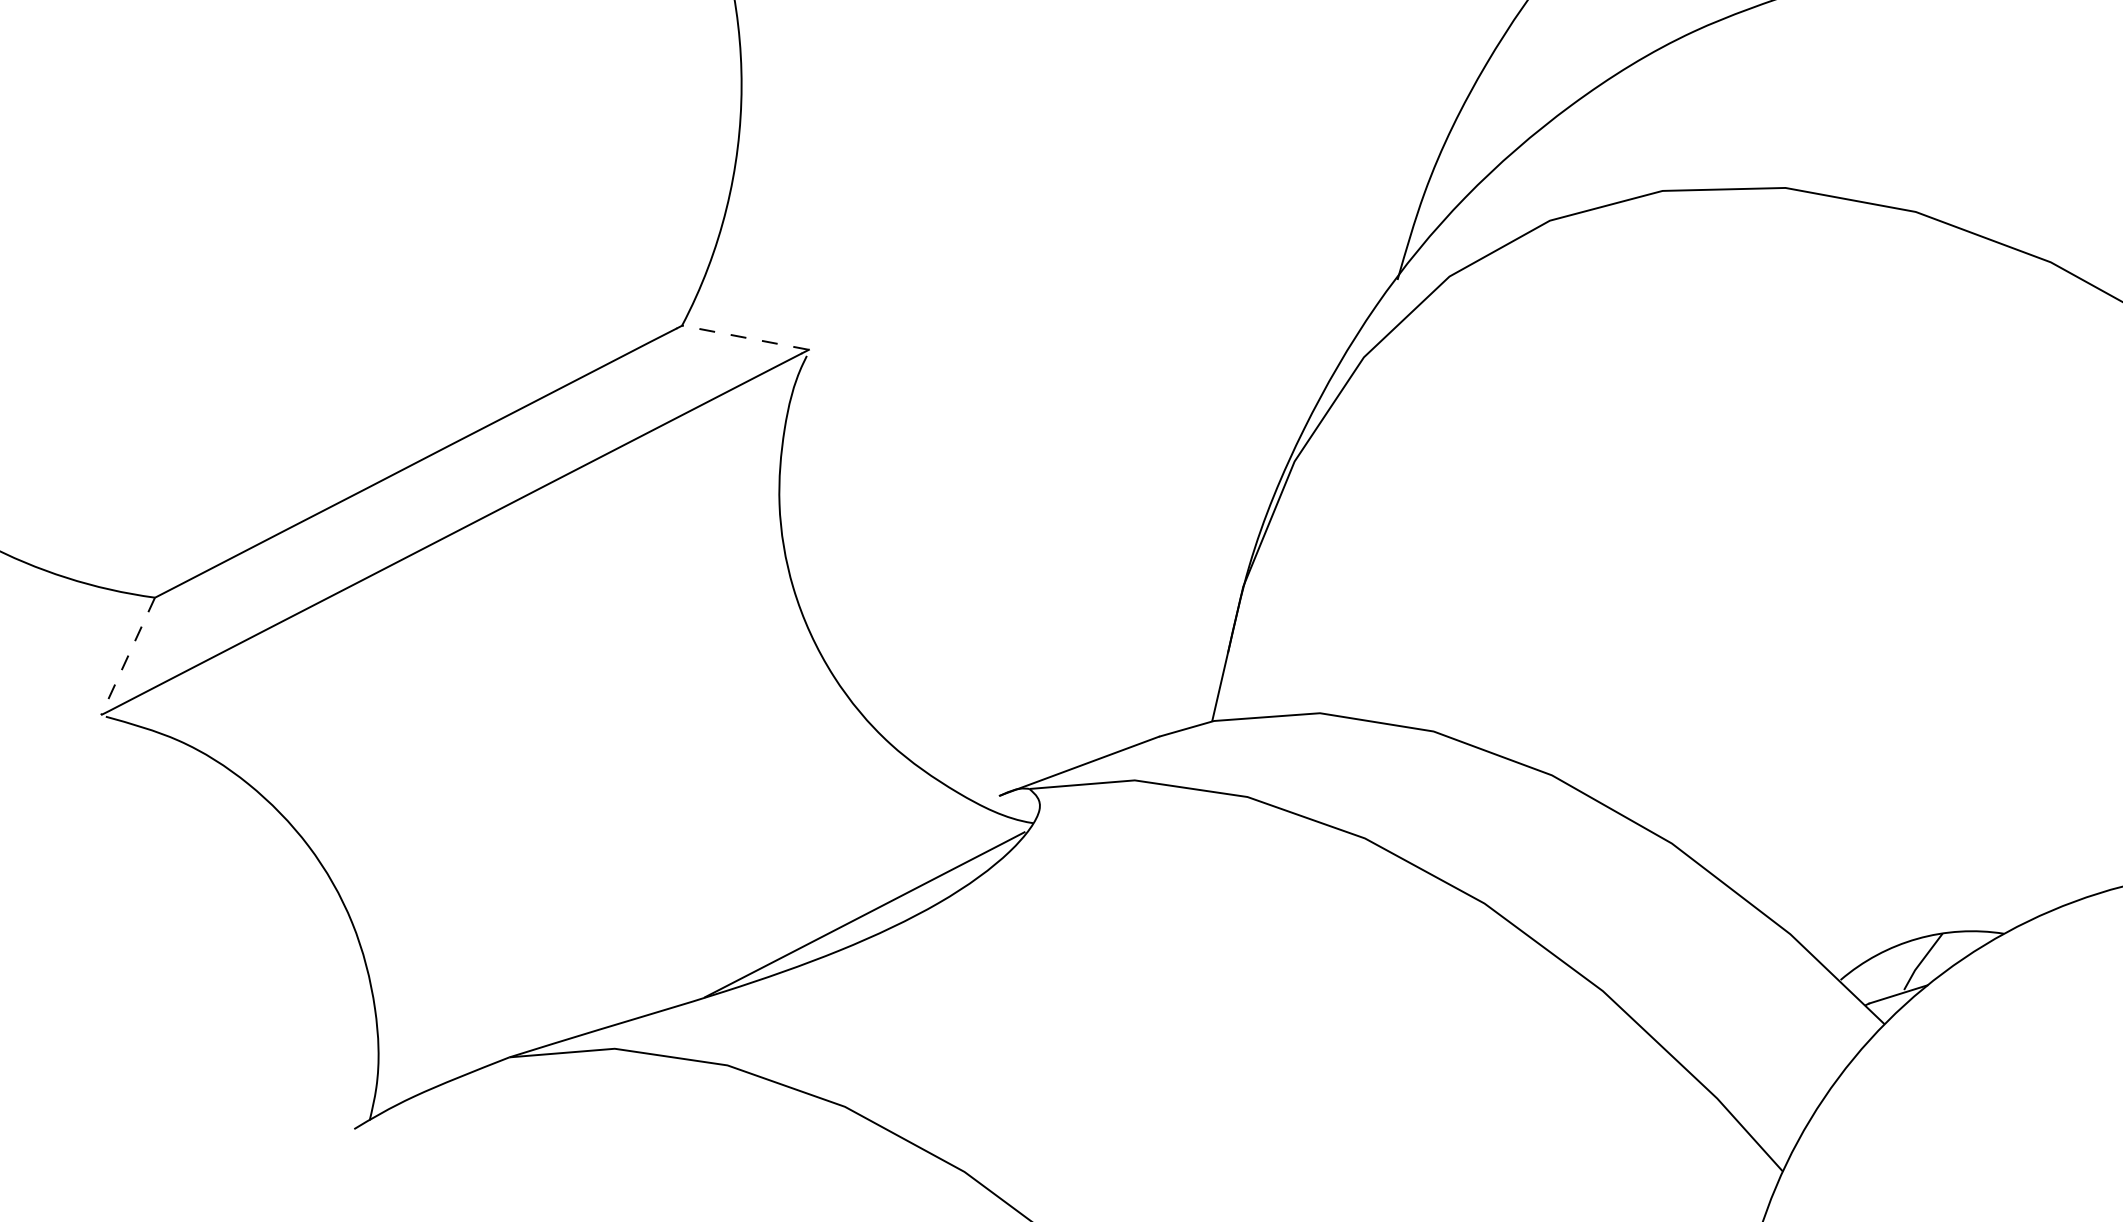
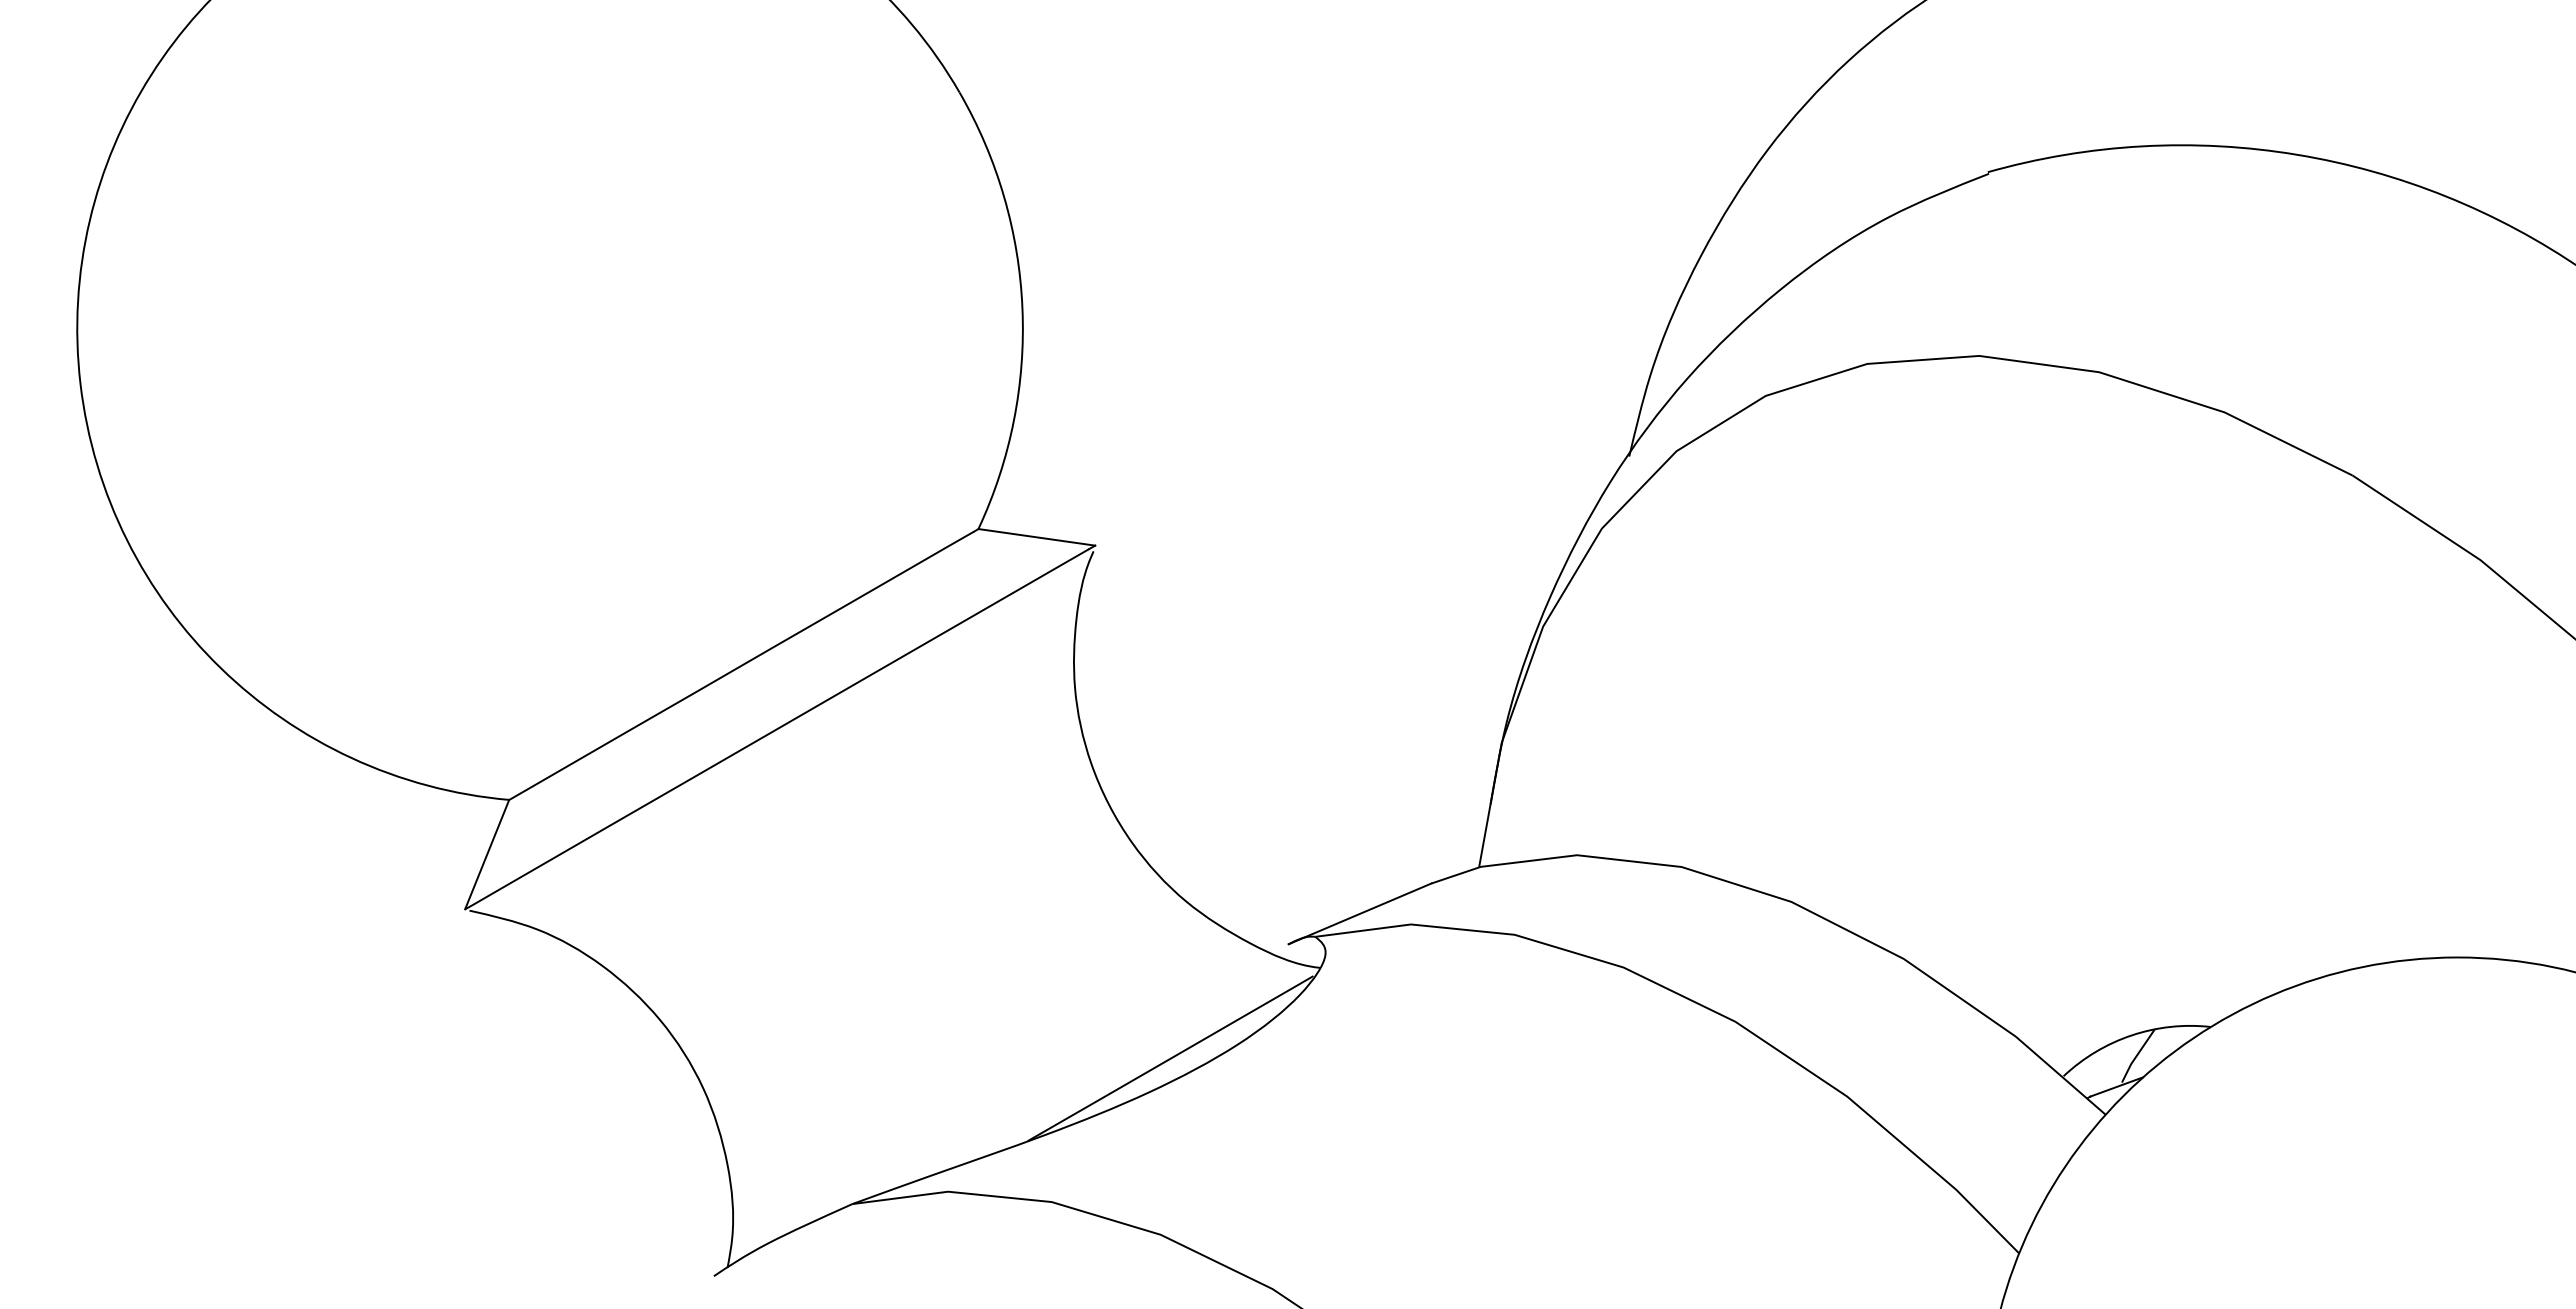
line: (745, 337) -> (1036, 537), dashed -> solid
line: (128, 656) -> (487, 854), dashed -> solid

